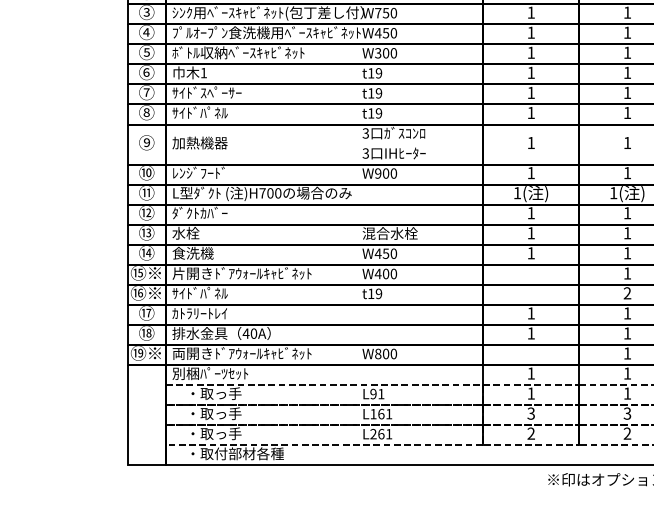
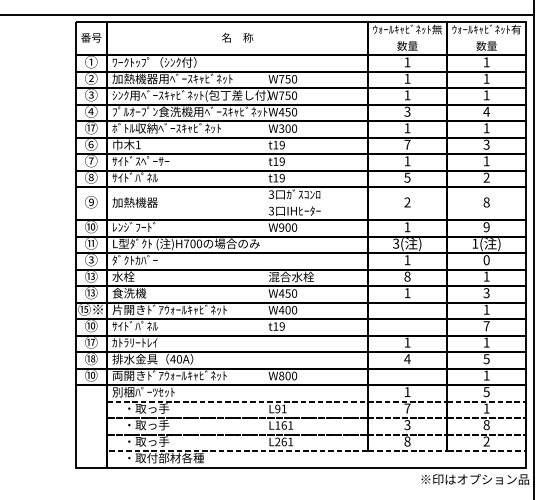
text: (531, 32) -> (407, 111), 1 -> 3
text: (627, 32) -> (486, 111), 1 -> 4
text: (145, 51) -> (90, 127), ⑤ -> ⑰
text: (531, 72) -> (407, 144), 1 -> 7
text: (627, 72) -> (486, 144), 1 -> 3
text: (531, 112) -> (407, 177), 1 -> 5
text: (627, 112) -> (486, 177), 1 -> 2
text: (531, 143) -> (407, 202), 1 -> 2
text: (627, 143) -> (486, 202), 1 -> 8
text: (627, 173) -> (486, 227), 1 -> 9
text: (517, 192) -> (396, 243), 1( -> 3(
text: (145, 212) -> (90, 259), ⑫ -> ③
text: (627, 213) -> (486, 260), 1 -> 0
text: (531, 232) -> (407, 276), 1 -> 8
text: (148, 252) -> (92, 292), ⑭ -> ⑬
text: (627, 253) -> (486, 293), 1 -> 3
text: (145, 293) -> (90, 326), ⑯※ -> ⑩
text: (627, 293) -> (486, 326), 2 -> 7
text: (531, 333) -> (407, 359), 1 -> 4
text: (627, 333) -> (486, 359), 1 -> 5
text: (145, 353) -> (90, 375), ⑲※ -> ⑩
text: (627, 374) -> (486, 392), 1 -> 5
text: (531, 393) -> (407, 408), 1 -> 7
text: (627, 412) -> (486, 424), 3 -> 8
text: (531, 433) -> (407, 441), 2 -> 8

